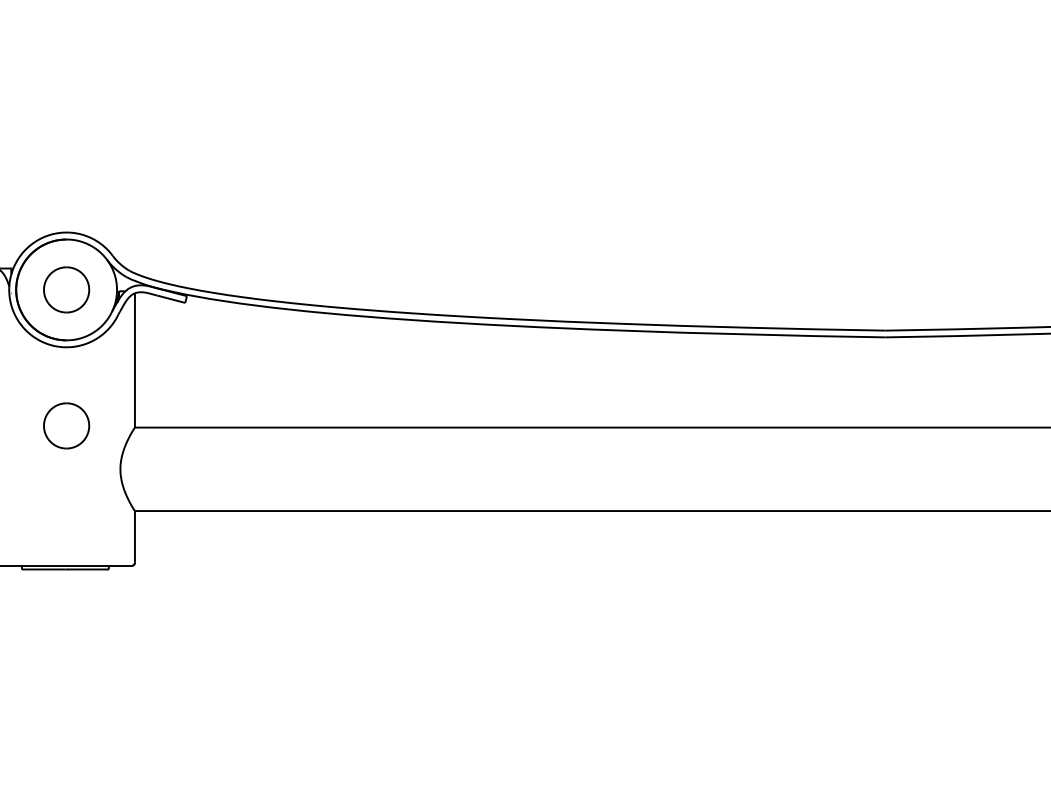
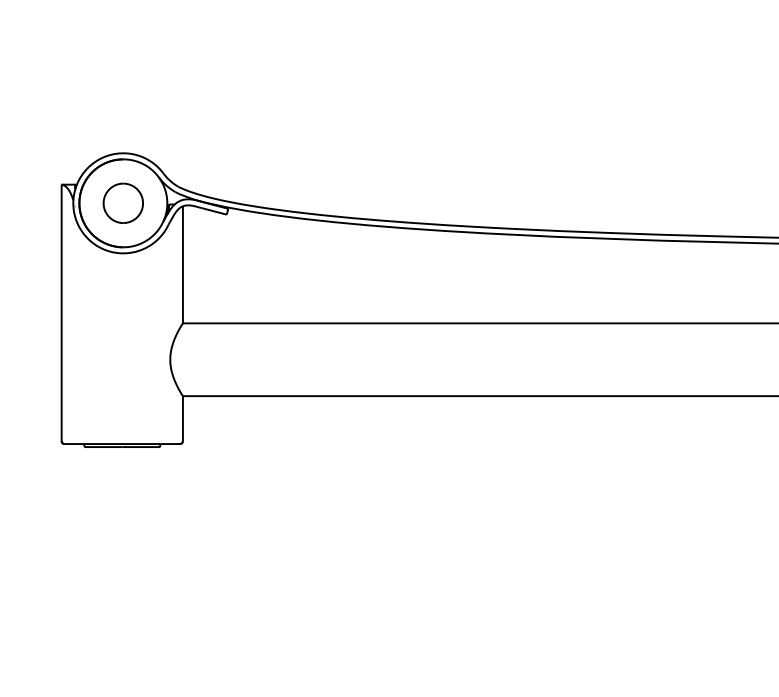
part: (66, 425) -> (123, 321), removed

